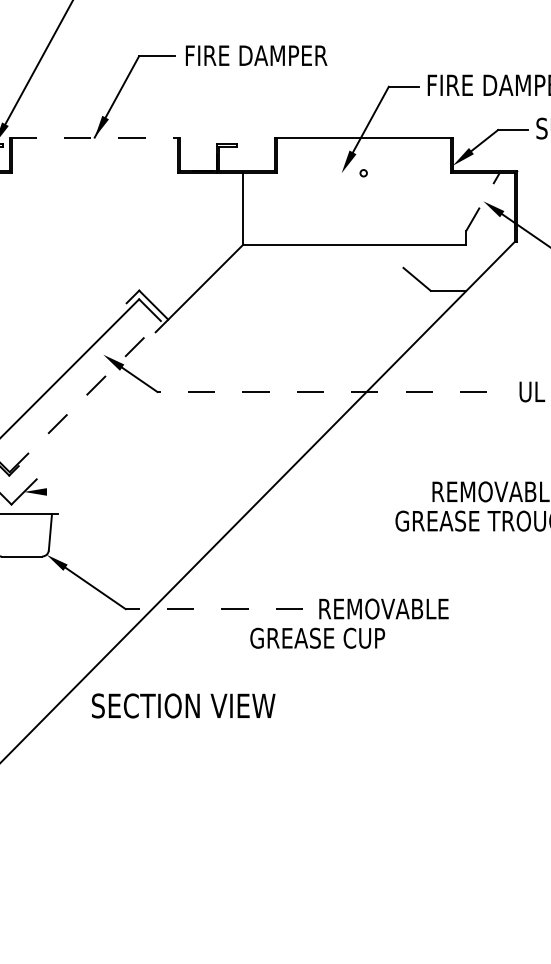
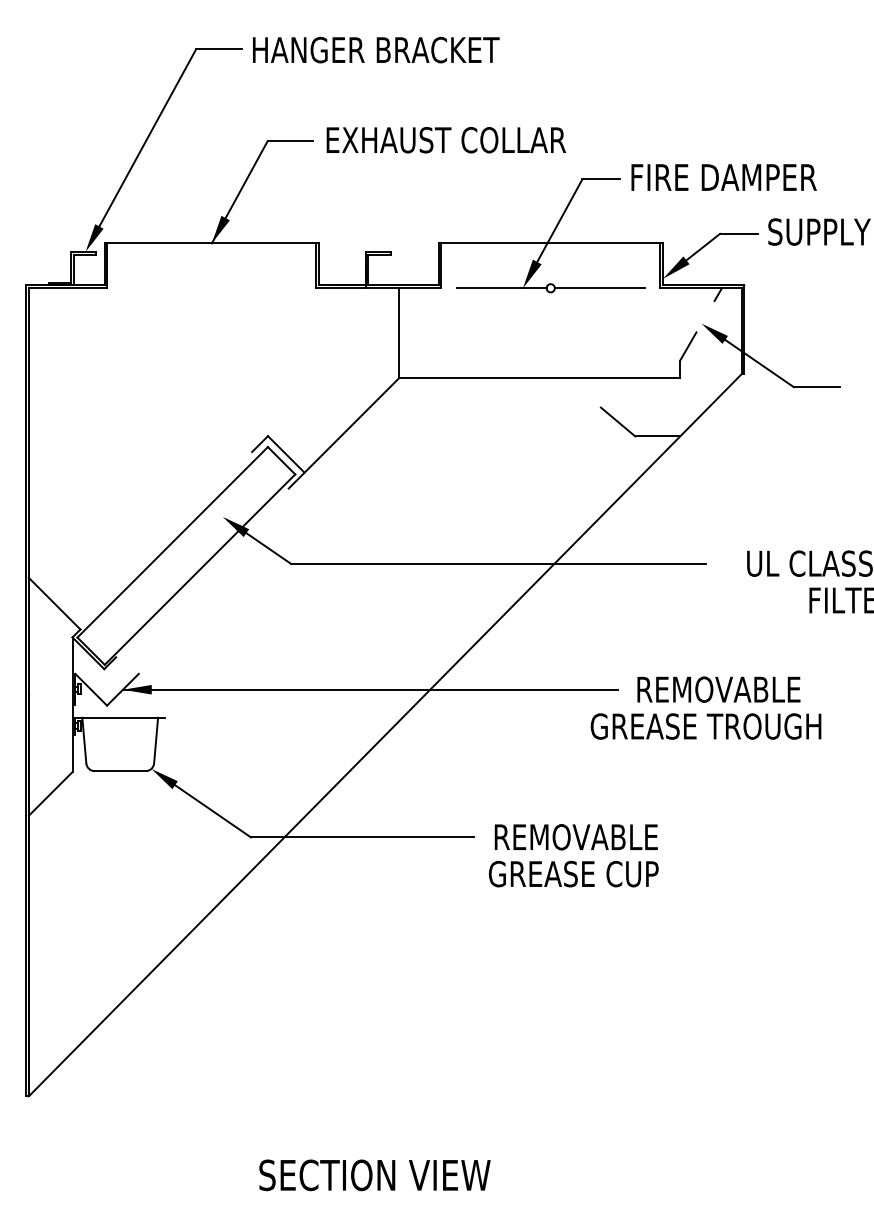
text: (281, 55) -> (447, 140), FIRE DAMPER -> EXHAUST COLLAR
line: (95, 137) -> (212, 243), dashed -> solid
line: (324, 173) -> (501, 288), added
line: (402, 173) -> (599, 288), added
line: (322, 391) -> (498, 563), dashed -> solid
line: (85, 396) -> (200, 569), dashed -> solid
line: (219, 491) -> (369, 689), added
line: (214, 609) -> (362, 837), dashed -> solid
text: (317, 637) -> (573, 873), moved
text: (183, 706) -> (374, 1175), moved

